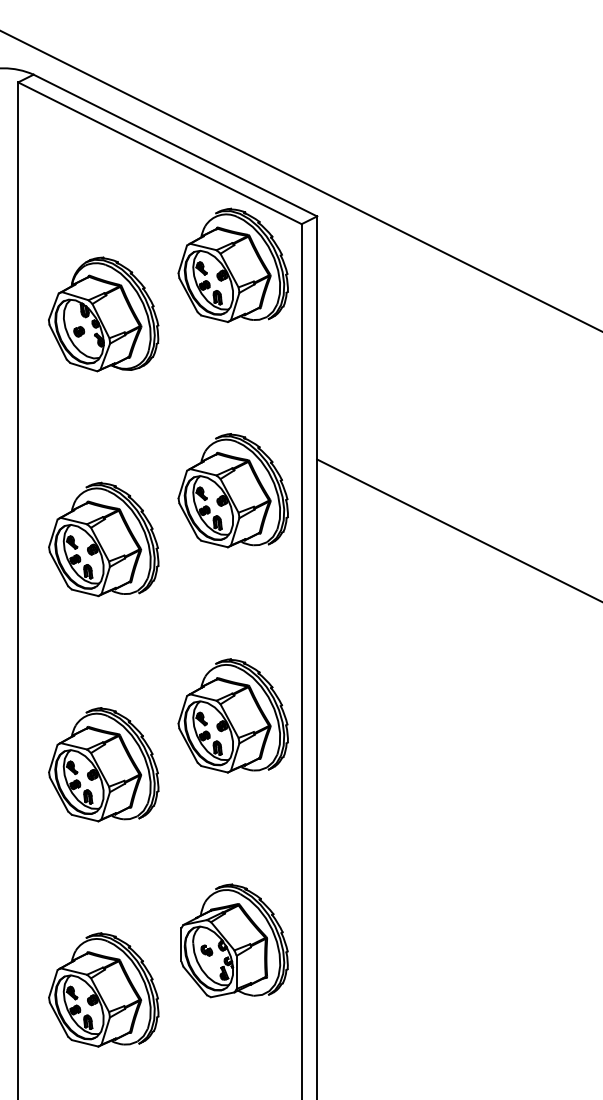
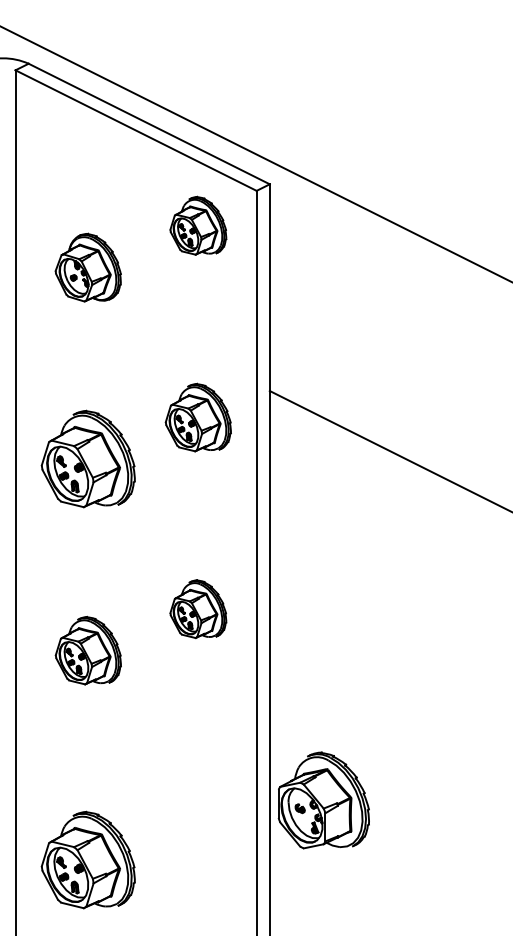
part: (232, 264) -> (197, 225), size x0.6
part: (103, 314) -> (88, 267), size x0.7
part: (232, 490) -> (197, 417), size x0.7
part: (232, 715) -> (197, 608), size x0.6
part: (103, 764) -> (88, 650), size x0.7
part: (234, 940) -> (323, 800), moved
part: (103, 989) -> (88, 859), moved

